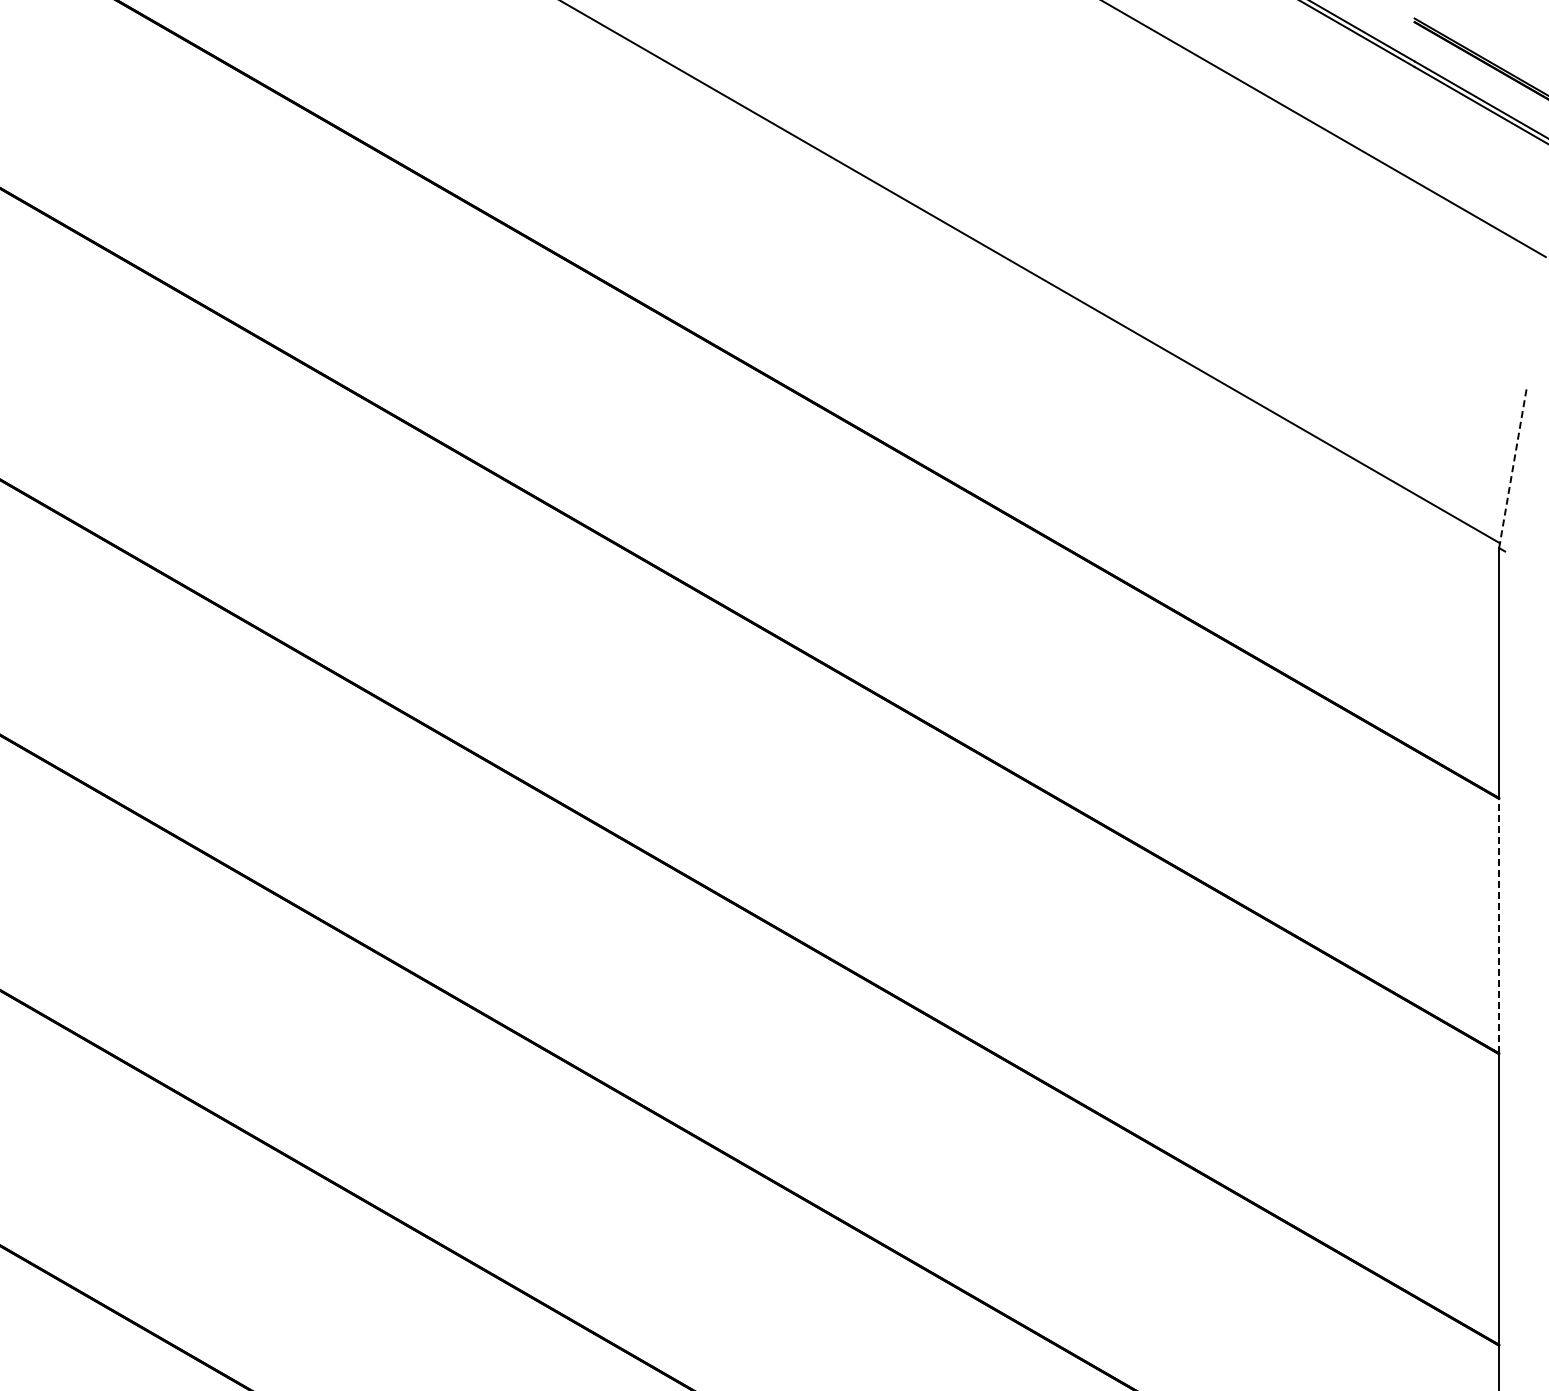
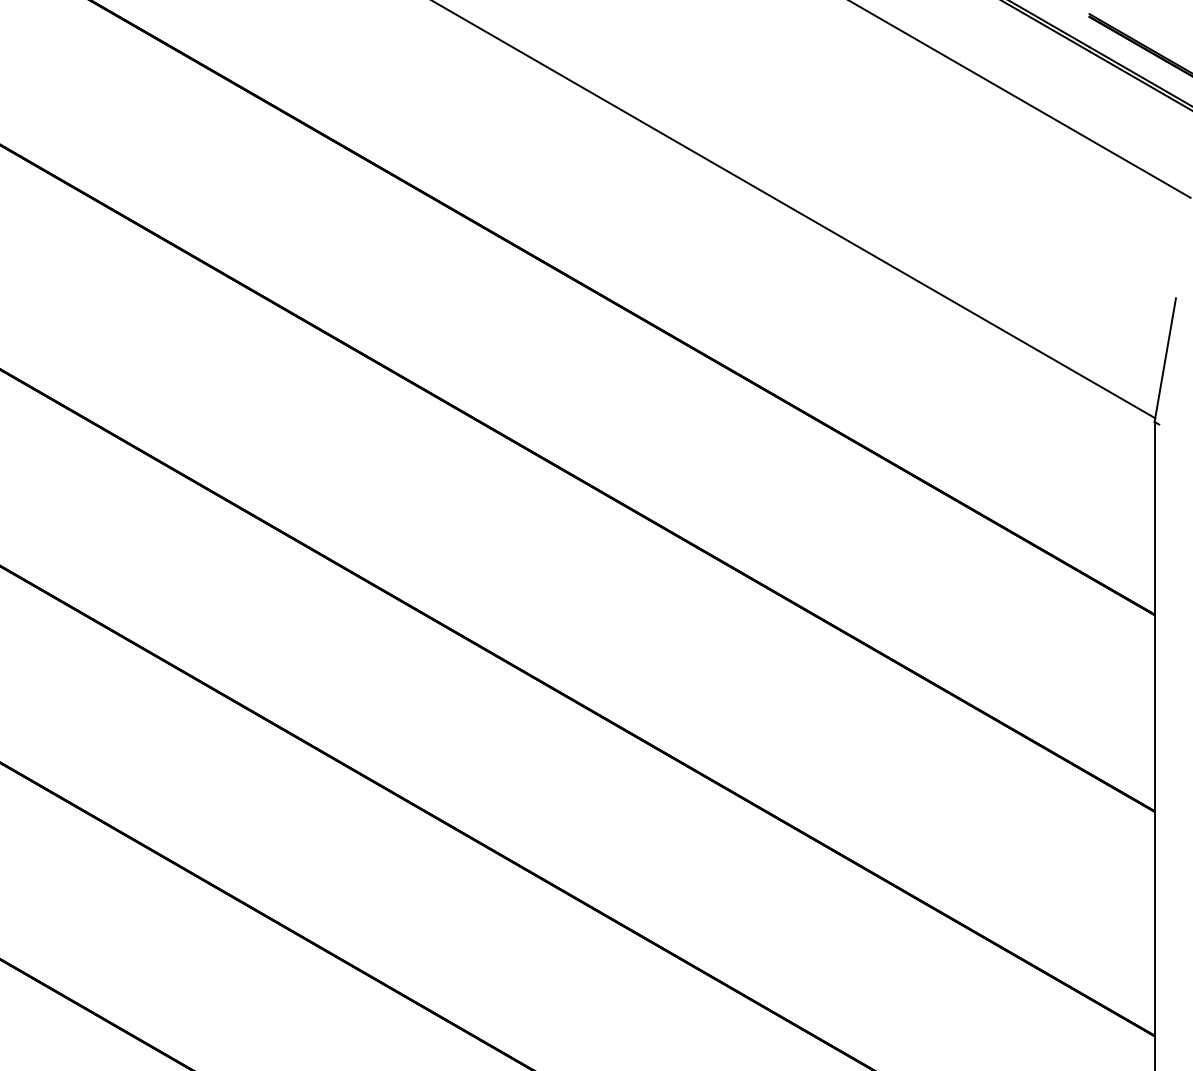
line: (1513, 467) -> (1165, 359), dashed -> solid
line: (1499, 925) -> (1154, 712), dashed -> solid

